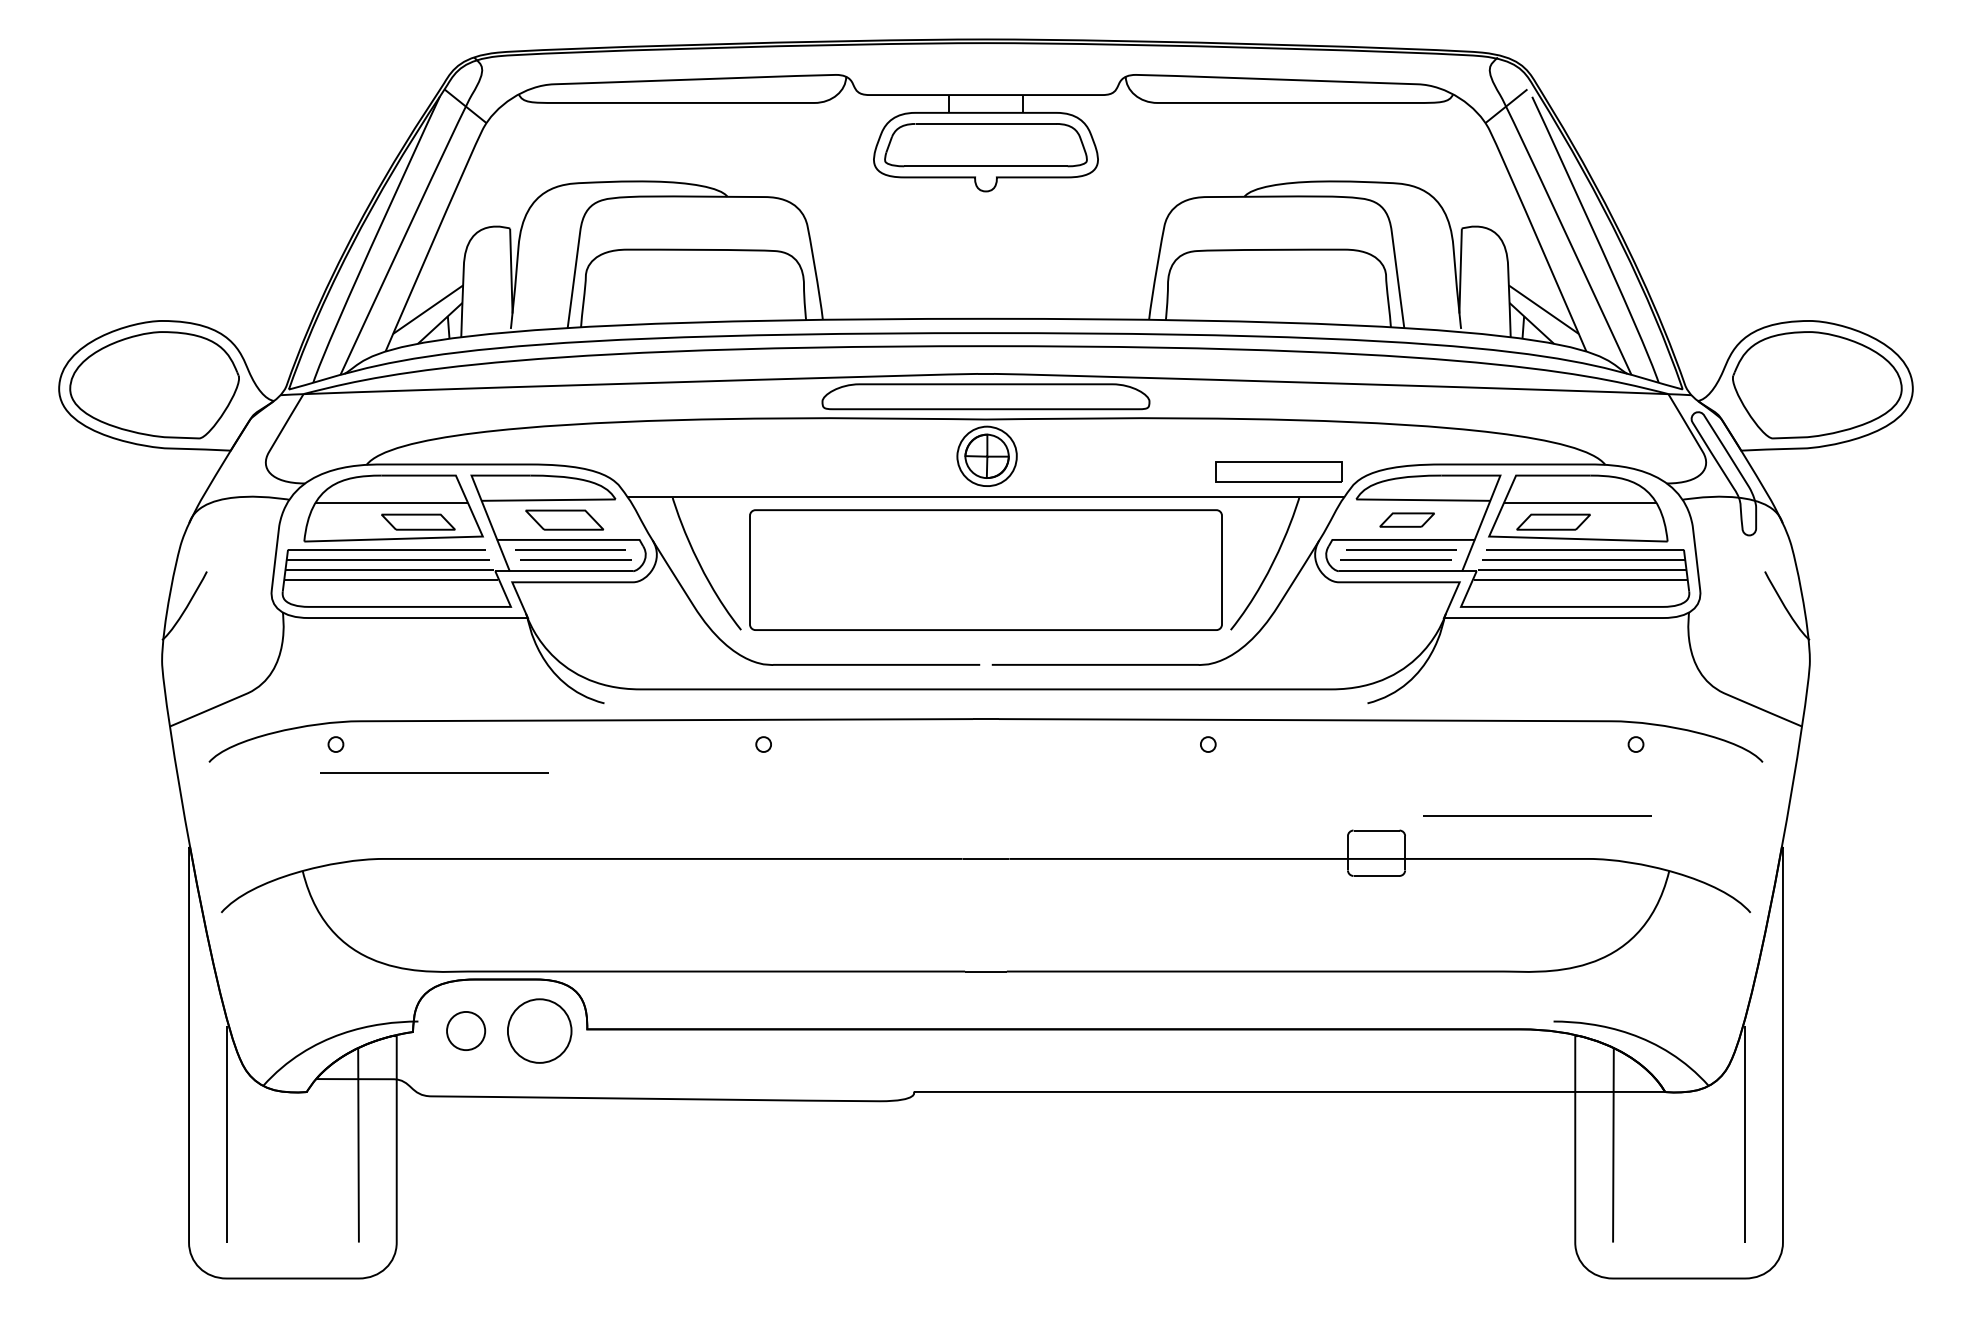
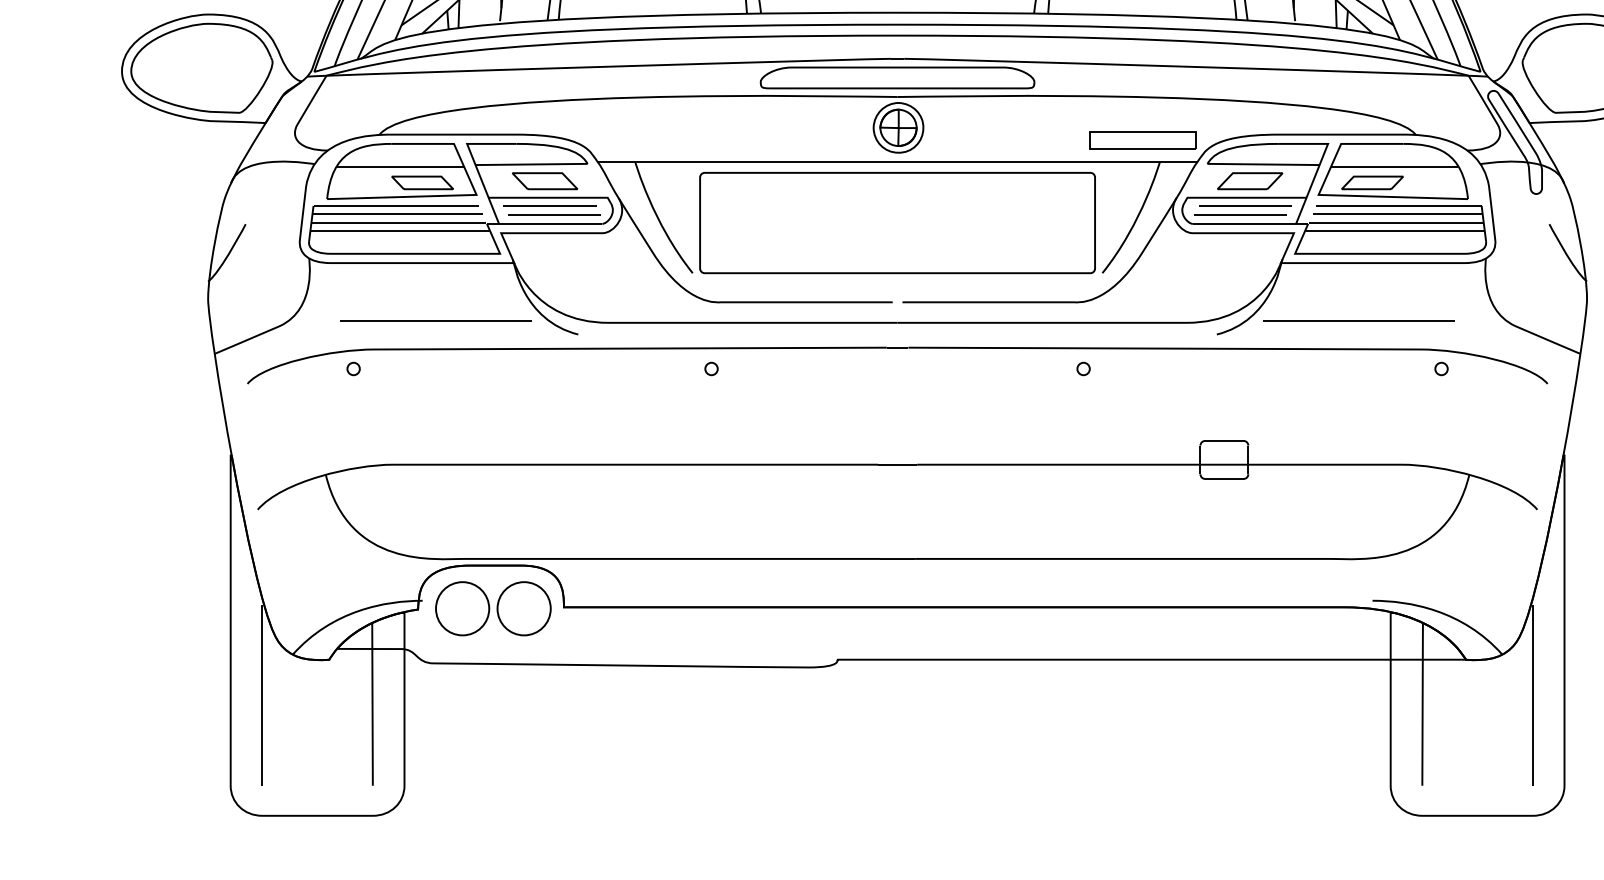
part: (1406, 519) -> (1249, 180), size x1.43
line: (434, 772) -> (436, 320), moved
line: (1537, 815) -> (1359, 320), moved
part: (465, 1030) -> (462, 608), size x1.67

